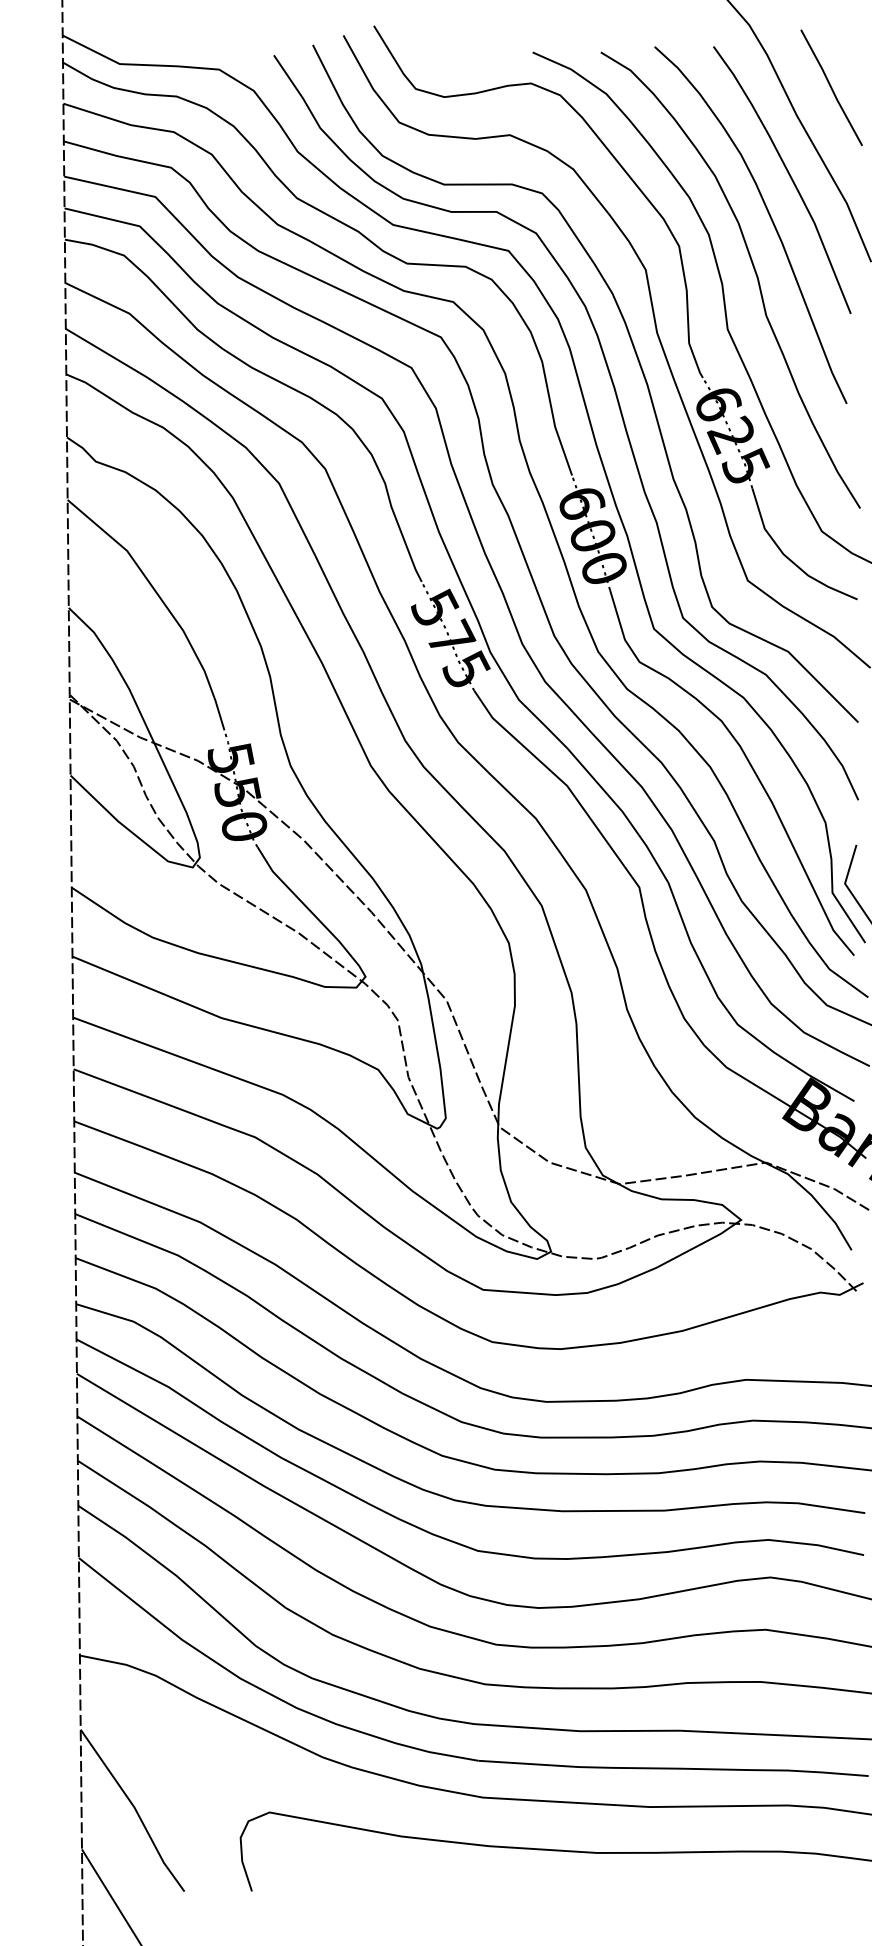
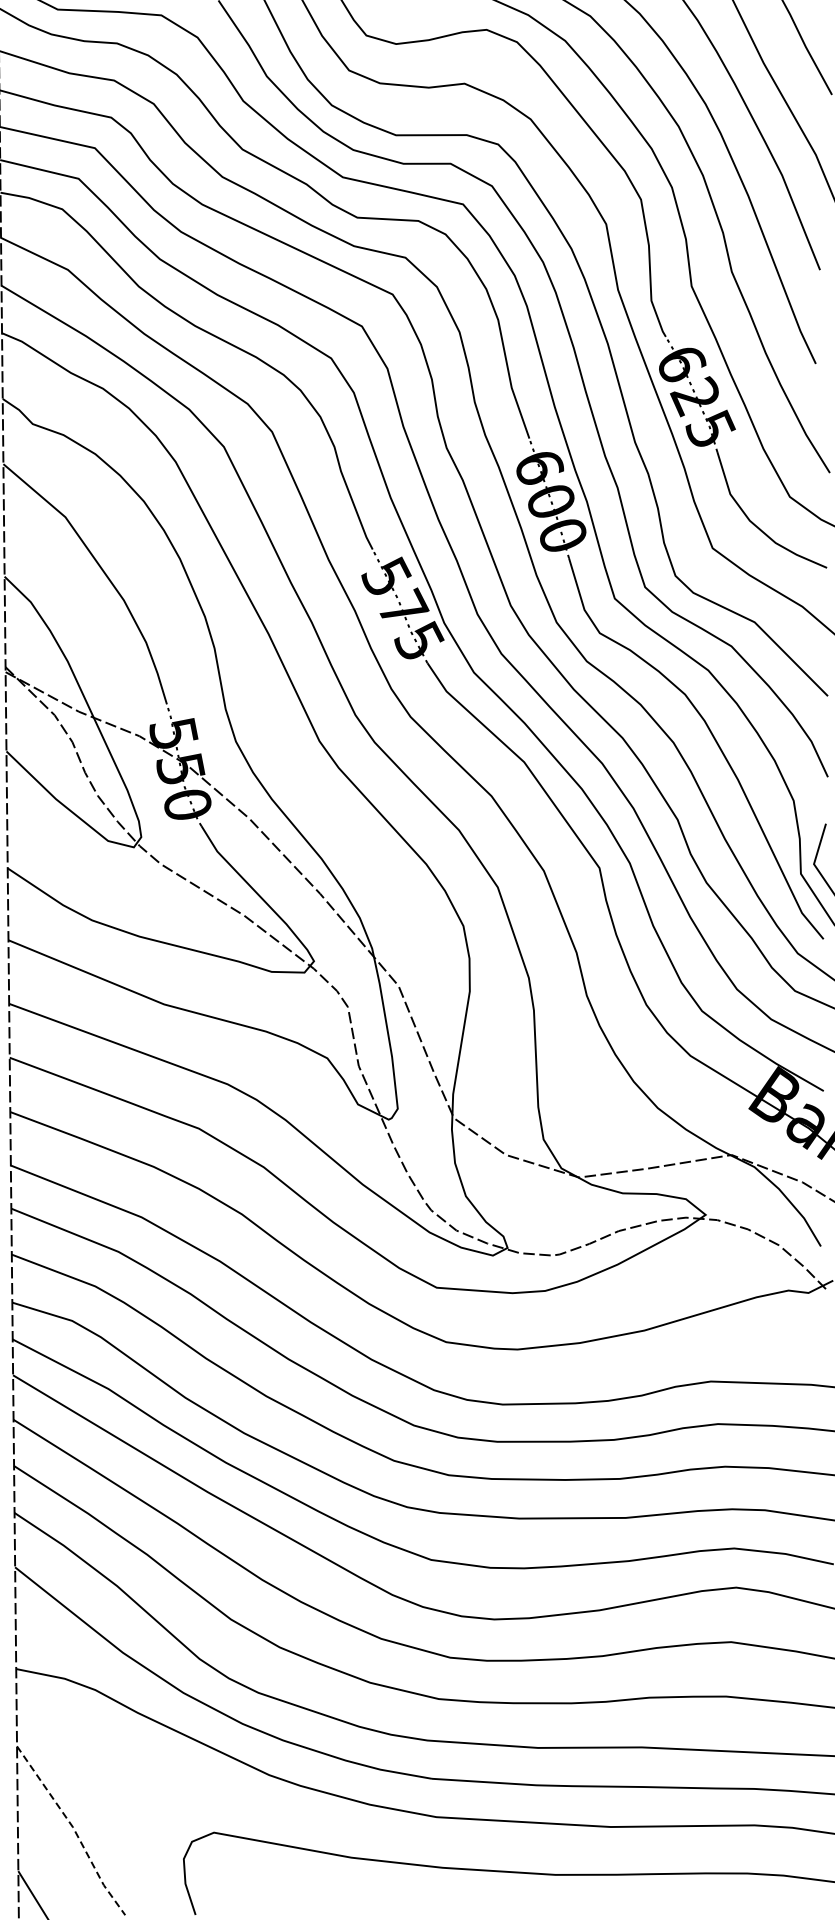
line: (135, 1809) -> (74, 1829), solid -> dashed

